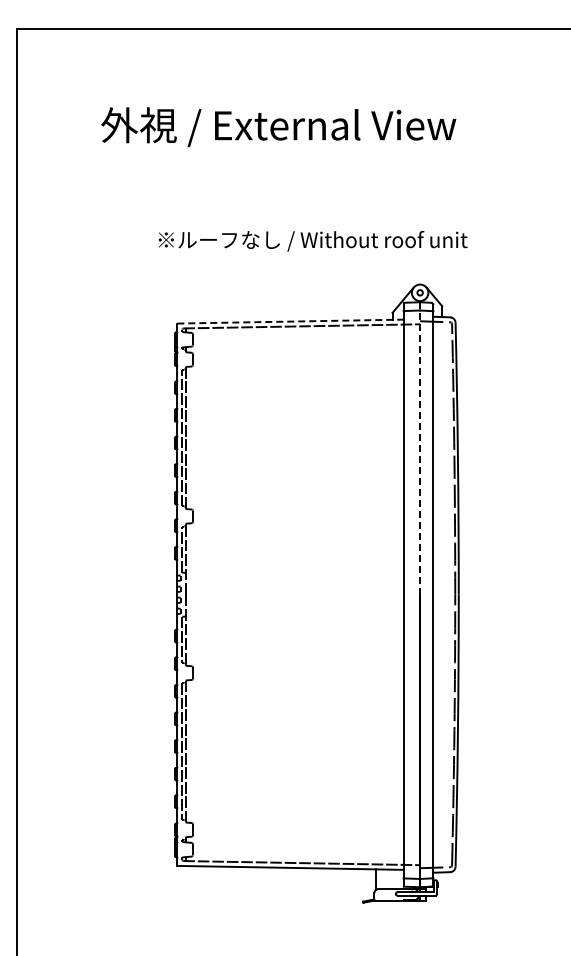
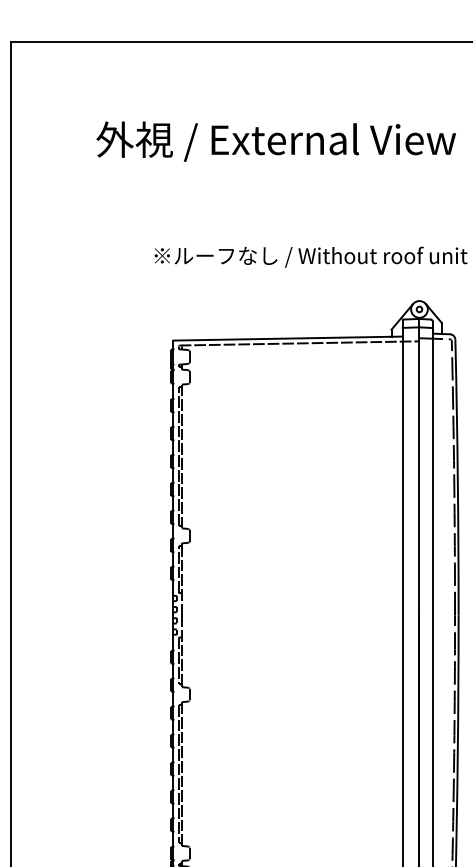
line: (290, 321) -> (288, 338), dashed -> solid
line: (420, 447) -> (419, 466), dashed -> solid

